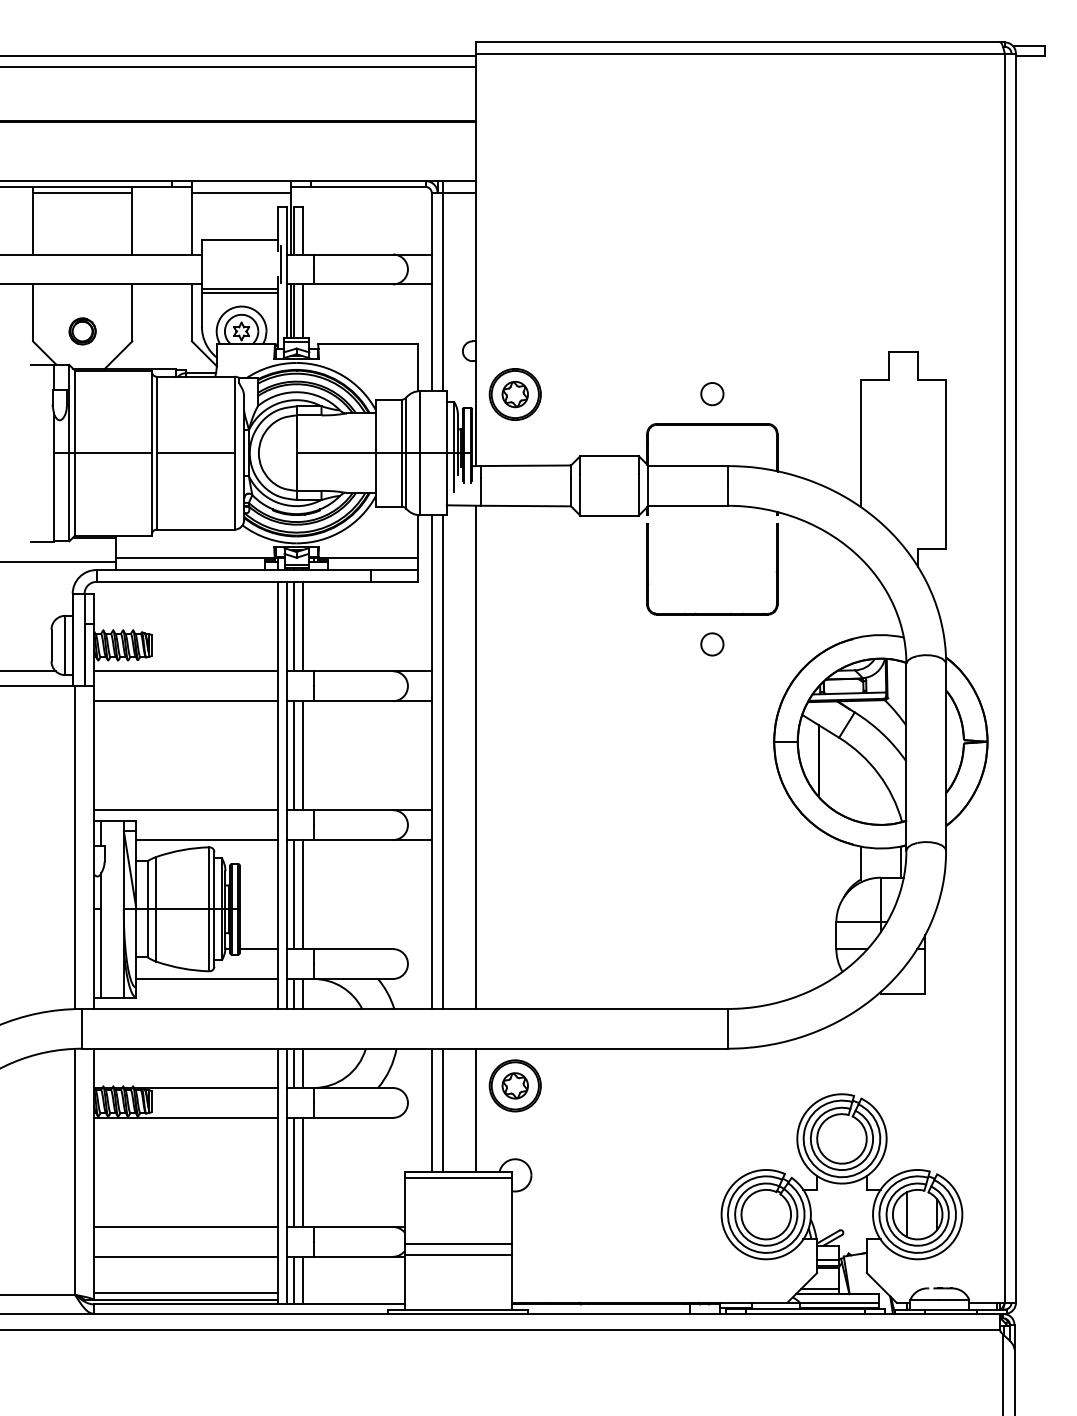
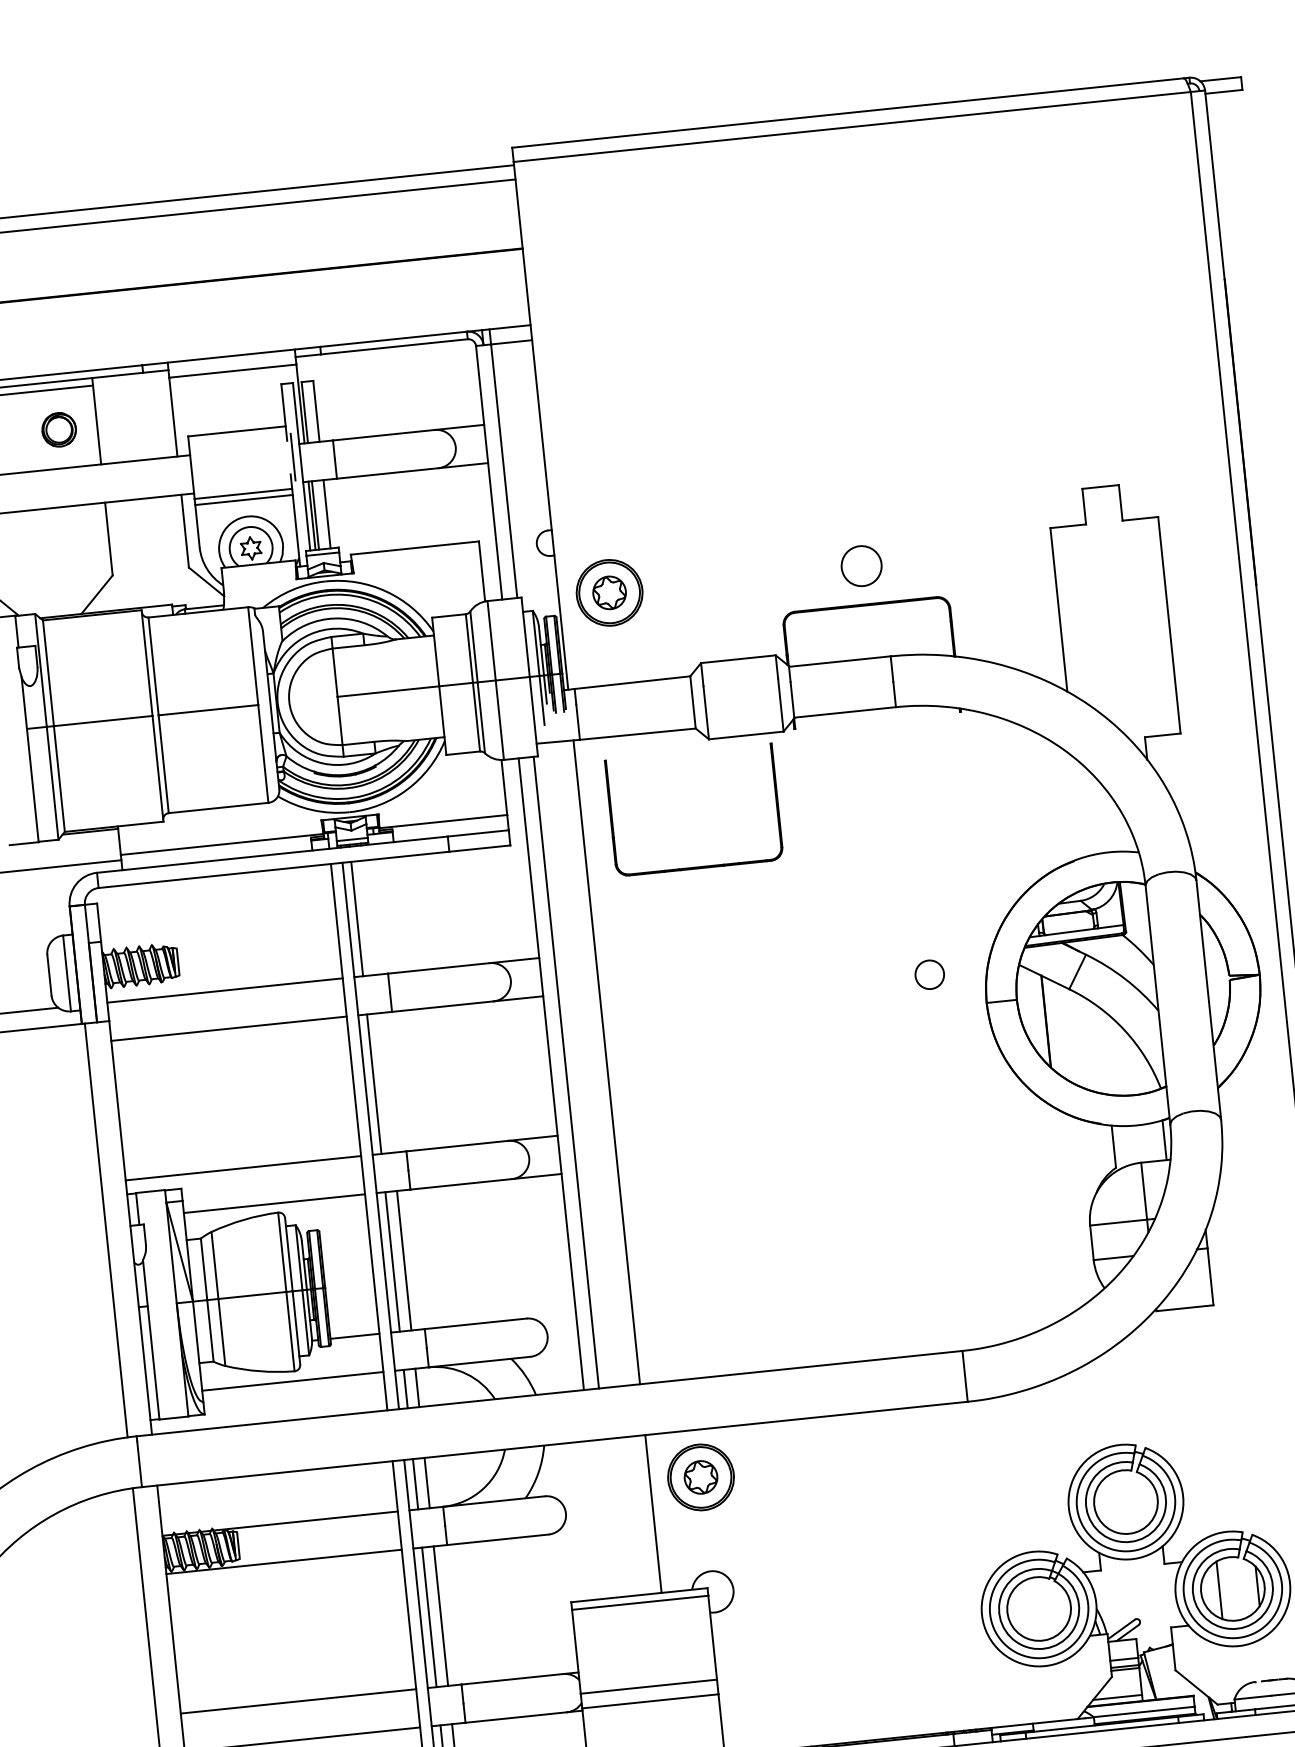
part: (82, 331) -> (59, 429), moved
circle: (712, 394) -> (861, 566), size x1.4
part: (712, 613) -> (700, 866), moved
line: (303, 626) -> (369, 917), removed
circle: (712, 644) -> (929, 974), moved
line: (303, 755) -> (386, 1082), removed
line: (431, 1110) -> (597, 1519), removed
line: (443, 1110) -> (612, 1518), removed

